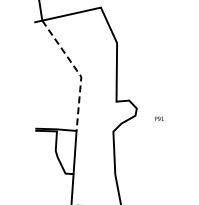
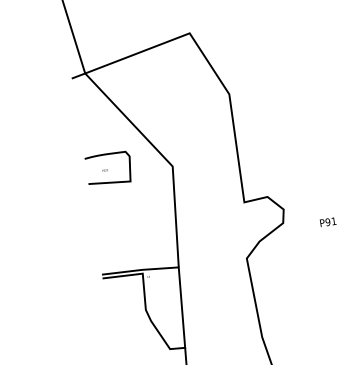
line: (77, 72) -> (164, 159), dashed -> solid
part: (47, 73) -> (109, 169), added

